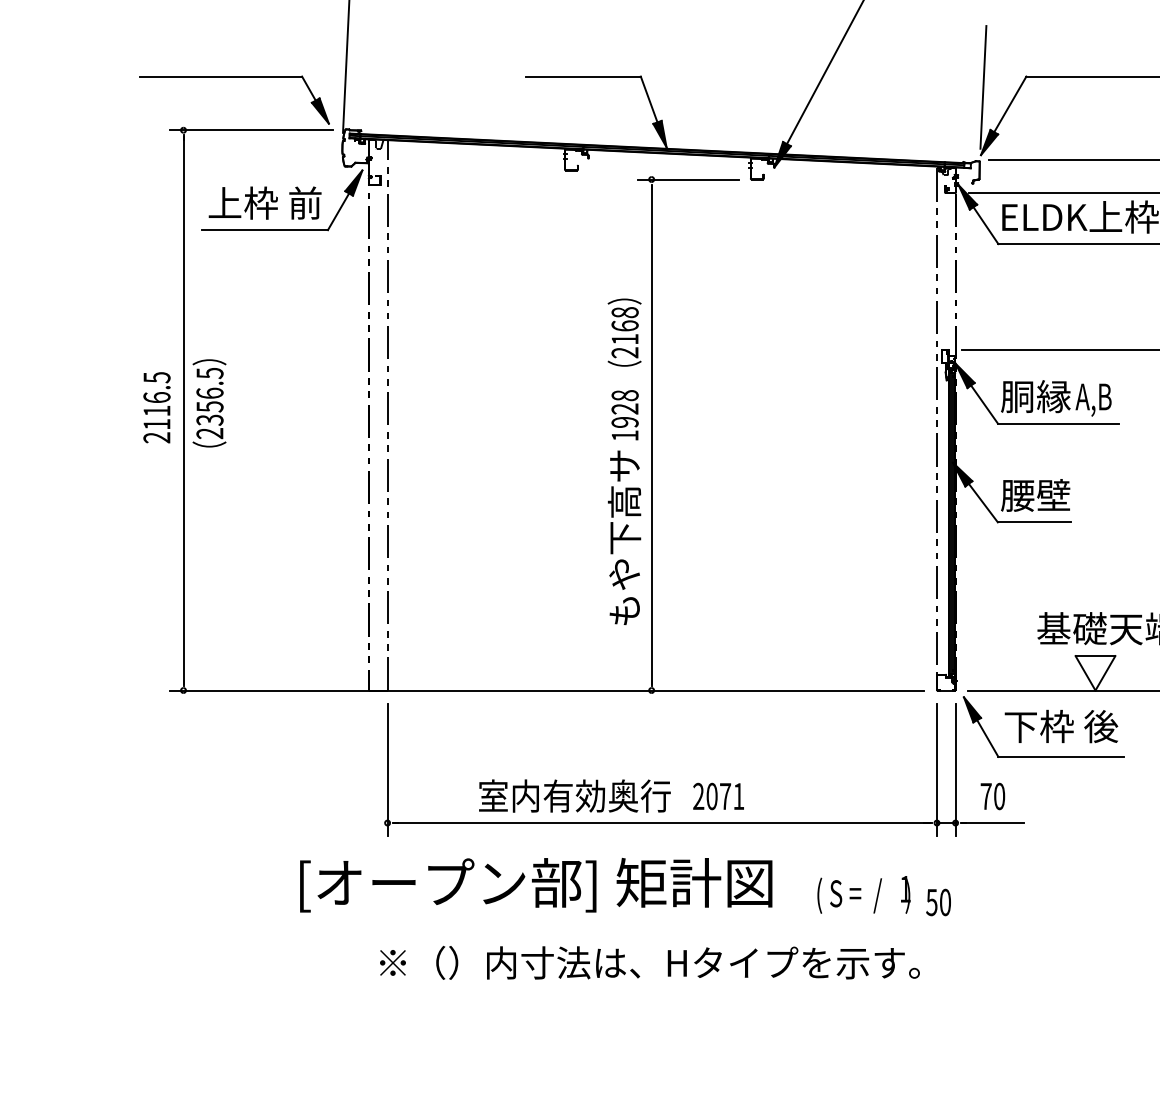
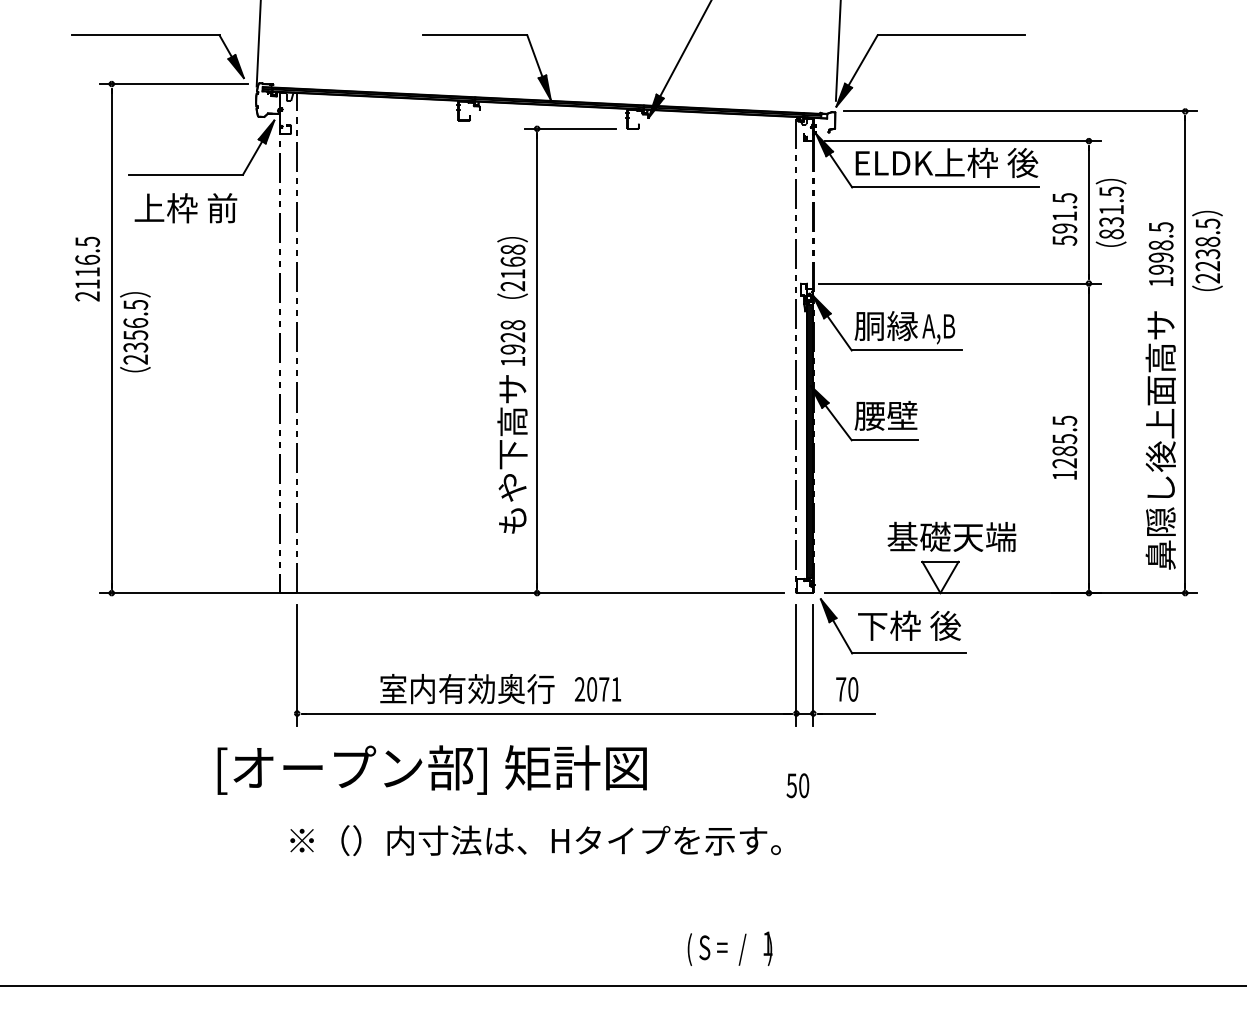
text: (264, 203) -> (185, 208), moved
text: (156, 407) -> (87, 268), moved
text: (863, 894) -> (729, 948), moved

